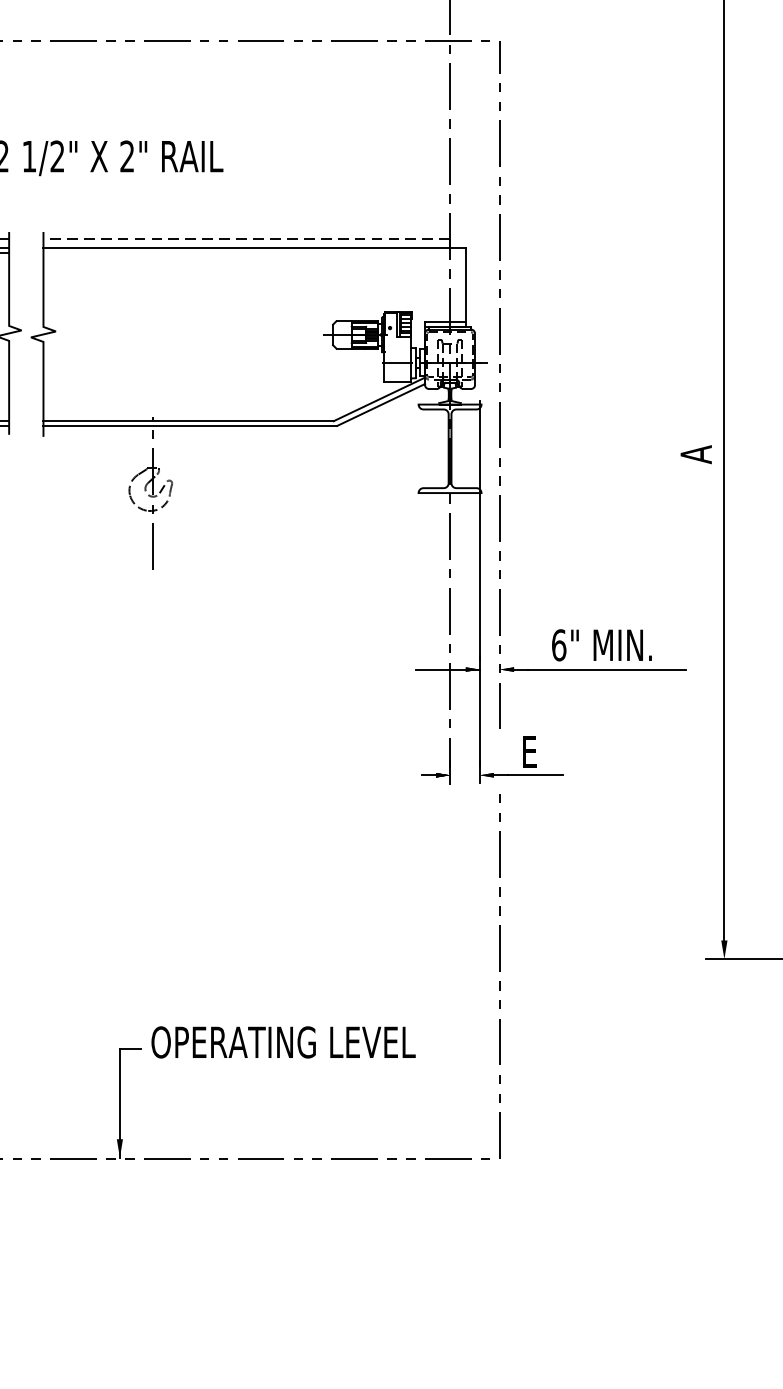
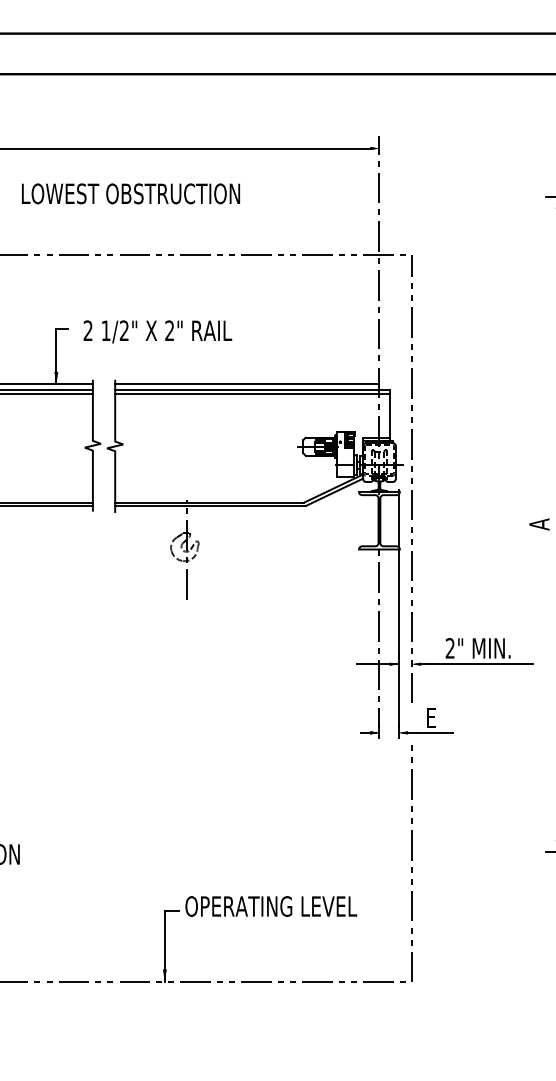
line: (245, 239) -> (246, 384), dashed -> solid
line: (254, 253) -> (252, 393), added
text: (559, 645) -> (450, 648), 6" -> 2"

